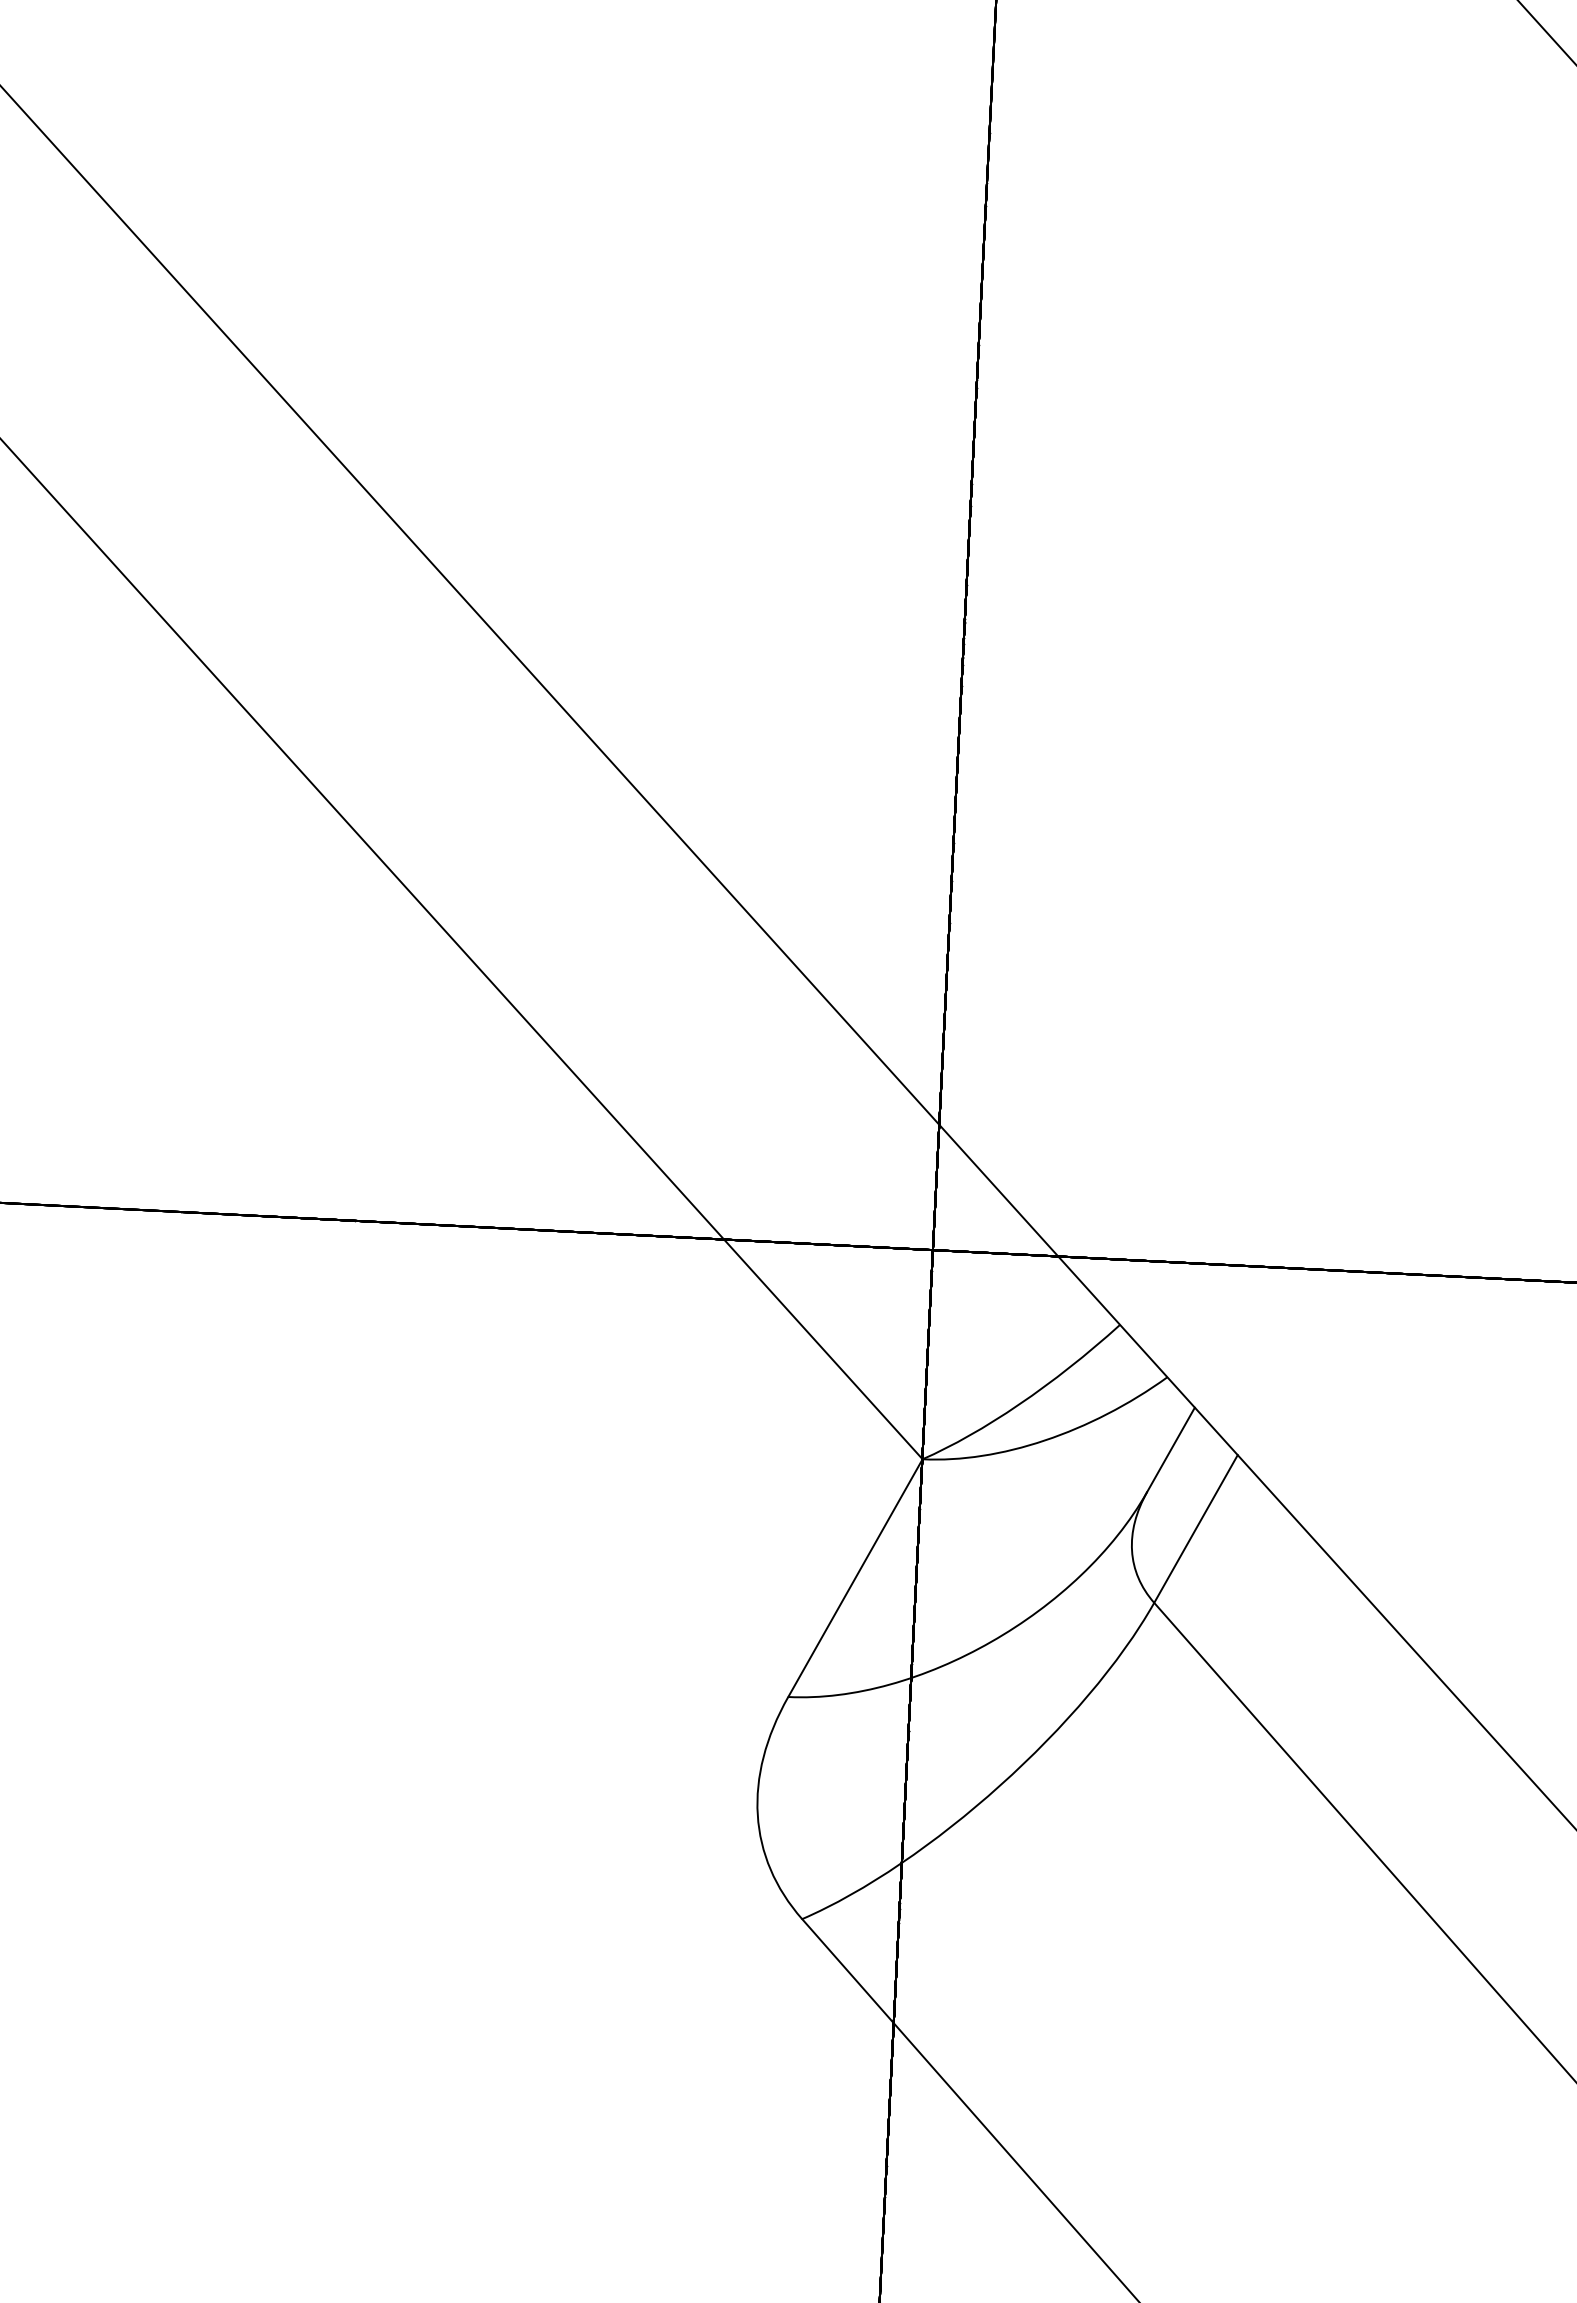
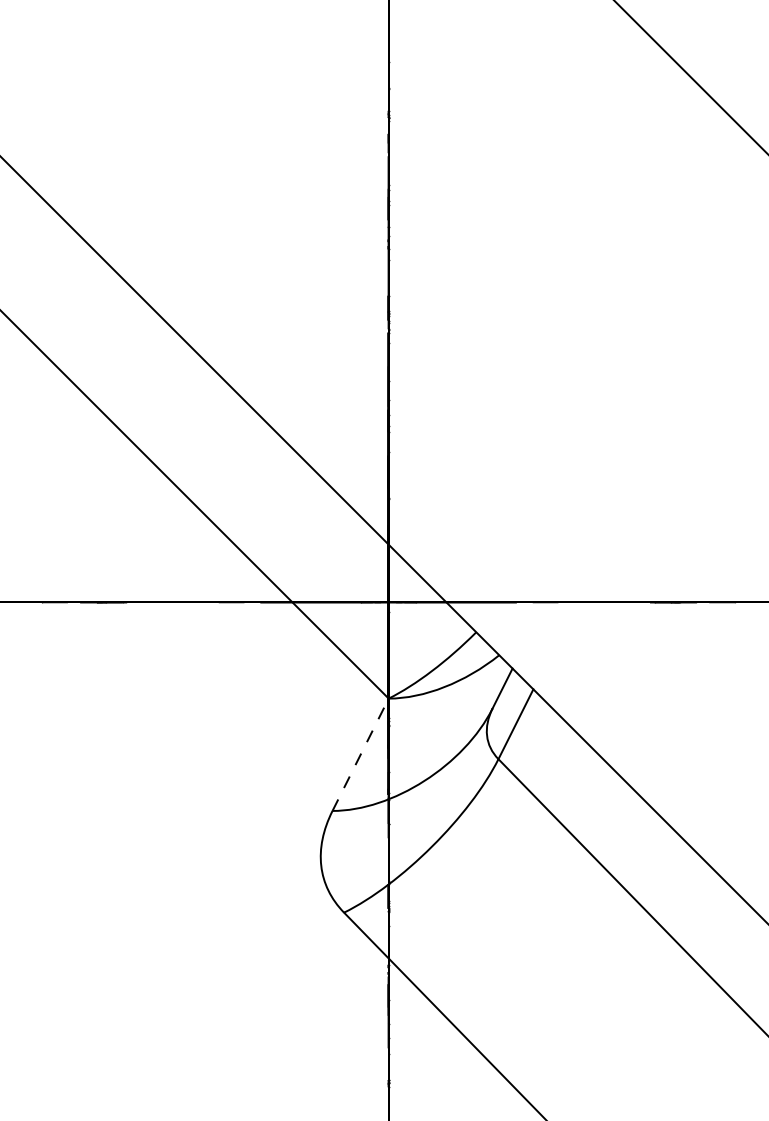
line: (855, 1577) -> (360, 754), solid -> dashed

